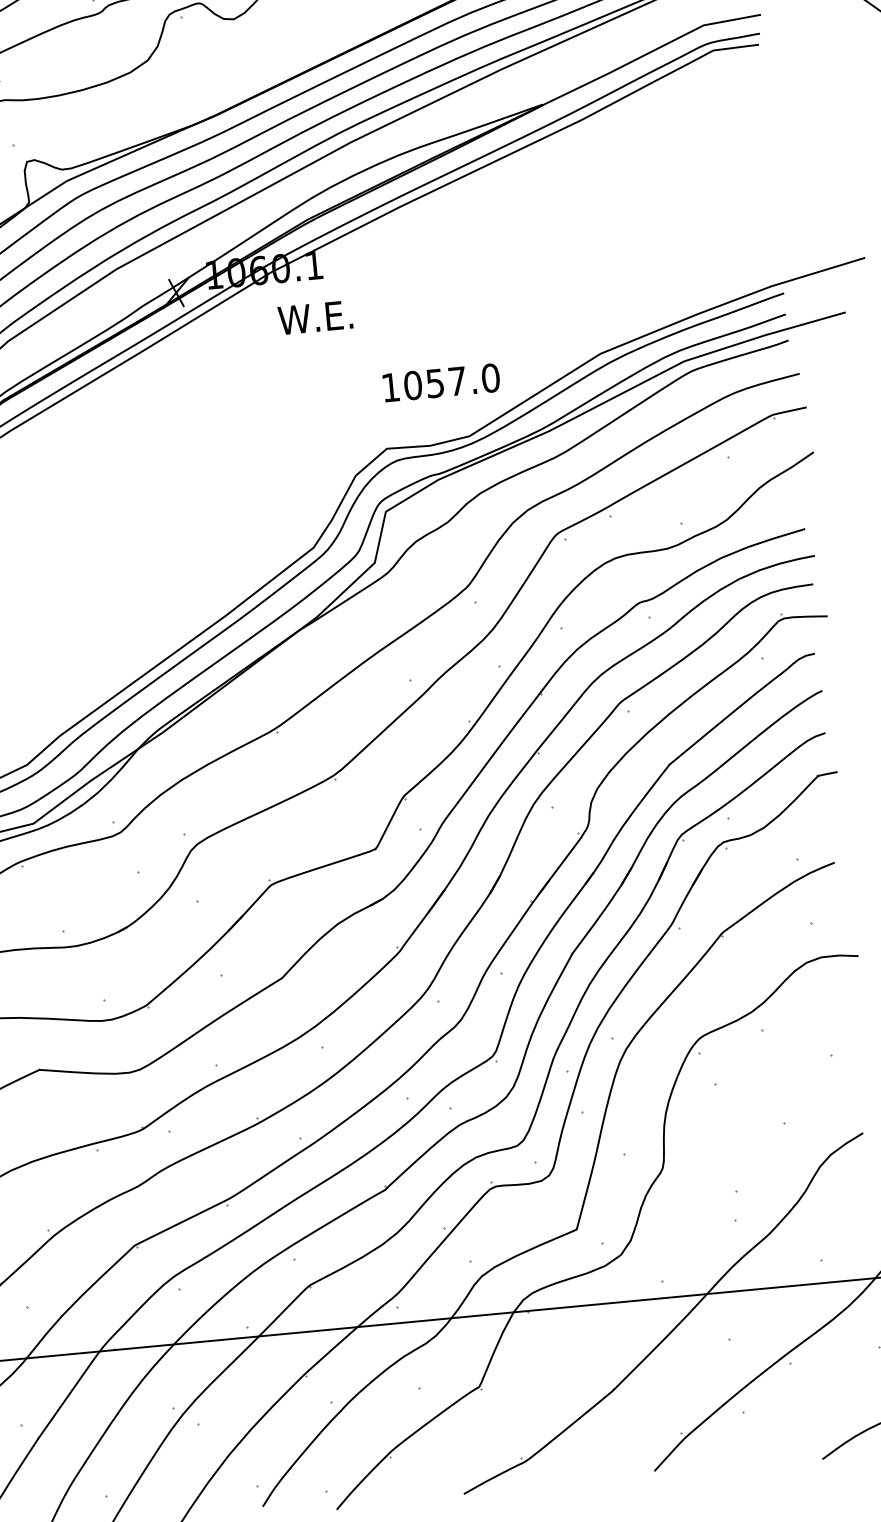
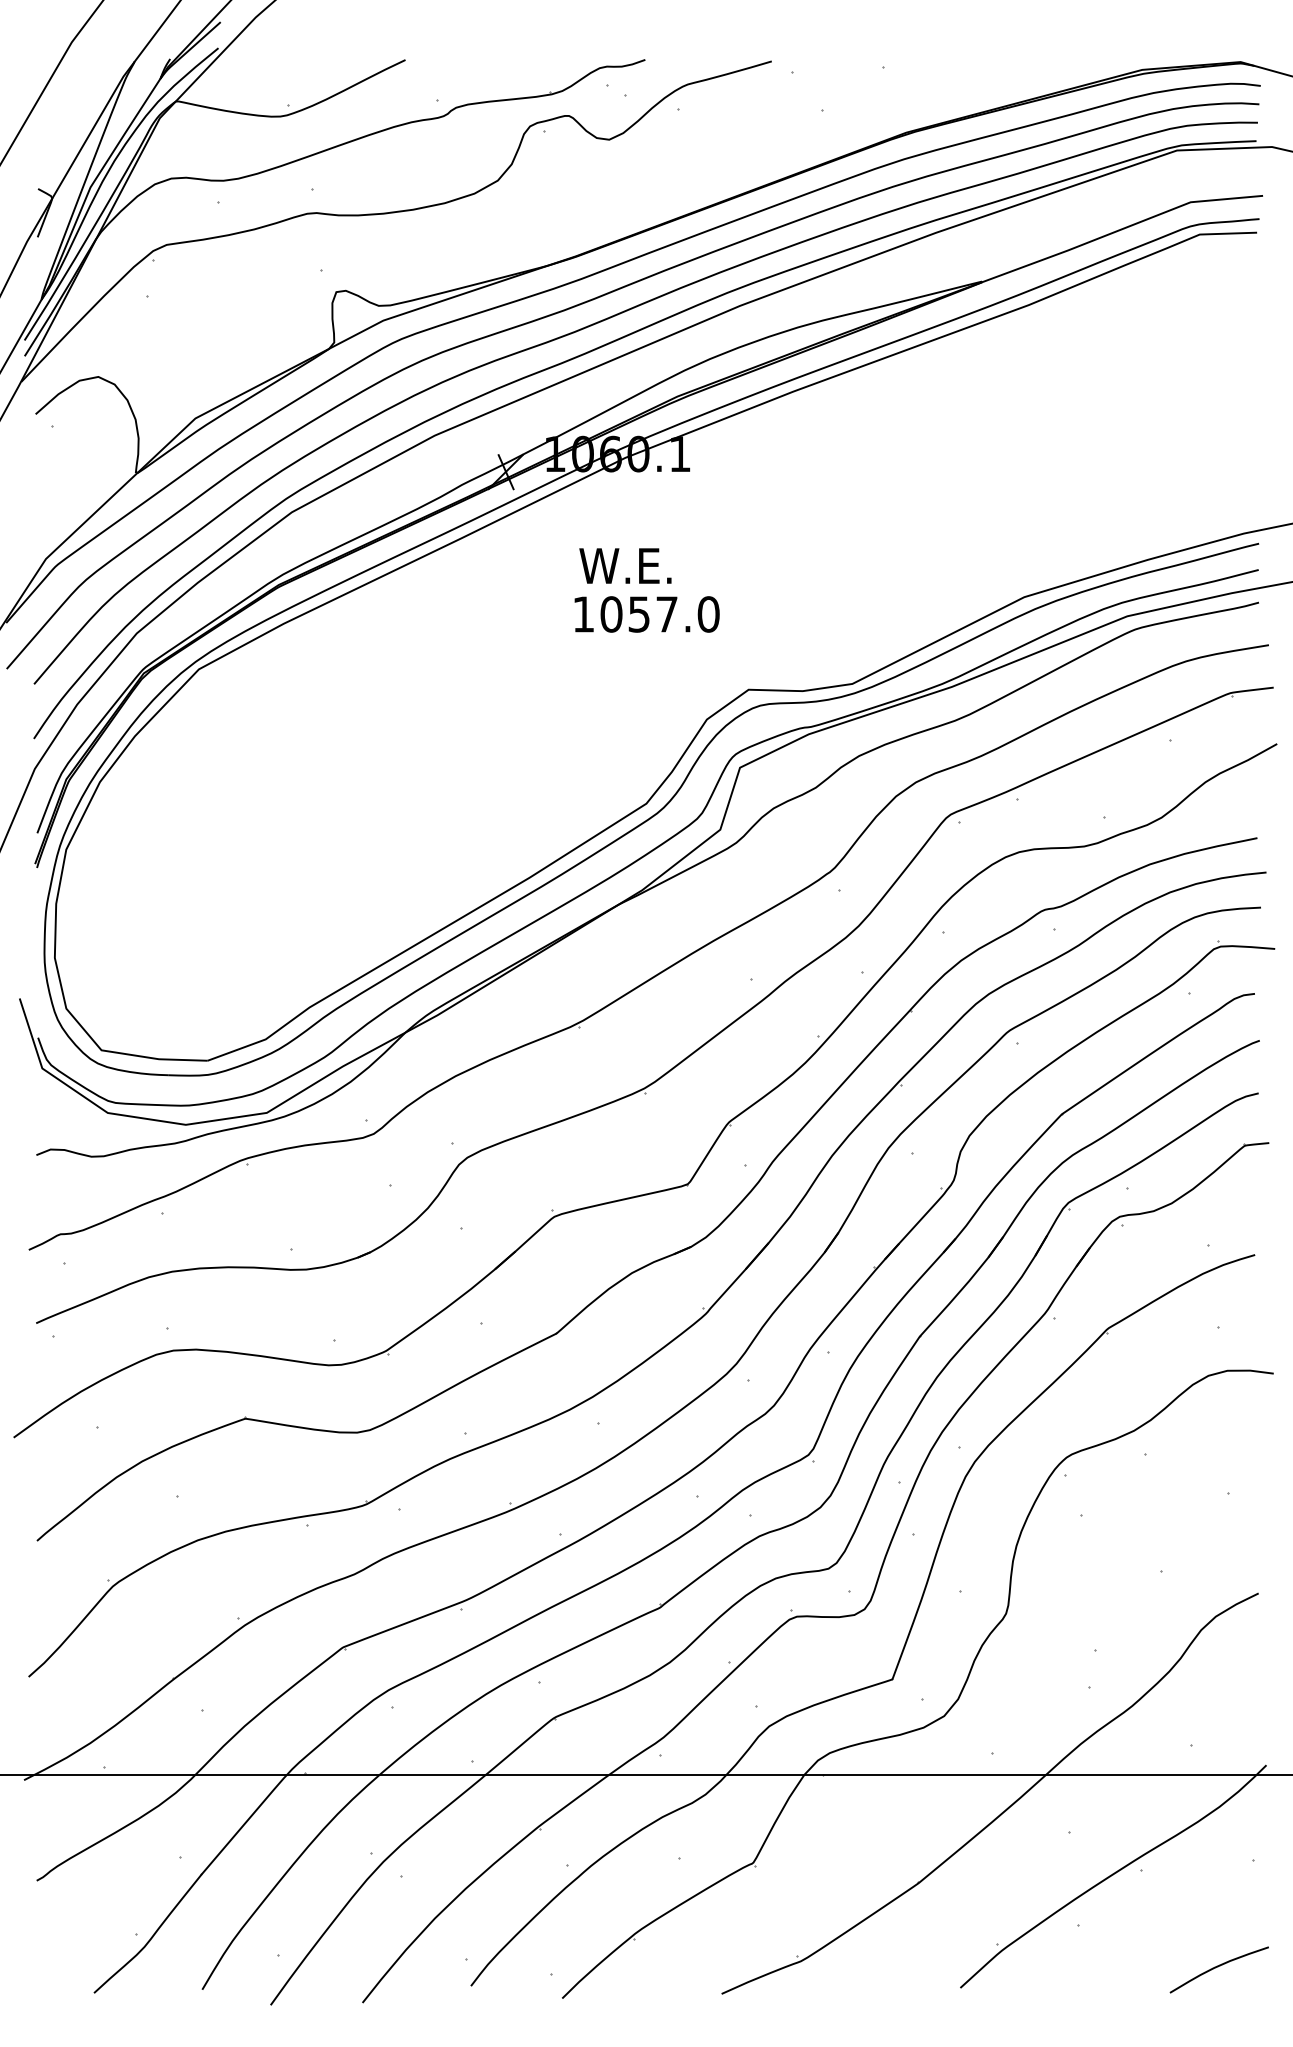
text: (315, 317) -> (625, 565), moved
text: (441, 382) -> (646, 614), moved

